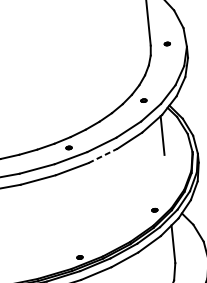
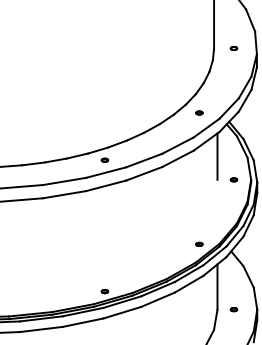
part: (177, 153) -> (233, 179), added
line: (103, 155) -> (144, 173), dashed -> solid
part: (188, 261) -> (233, 309), added

